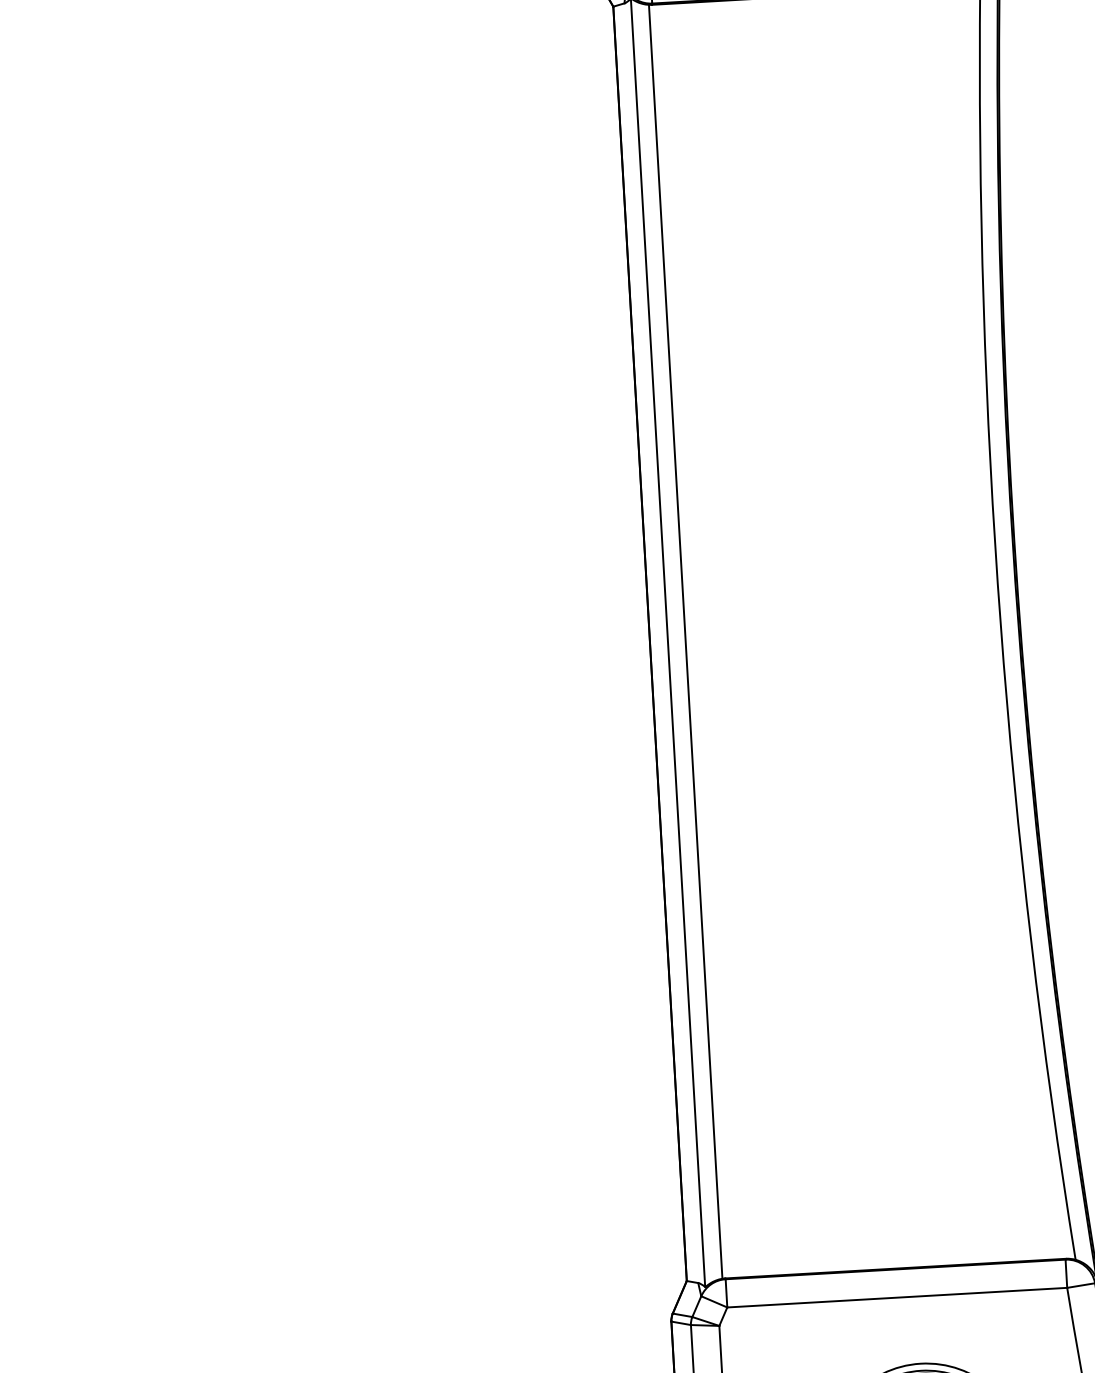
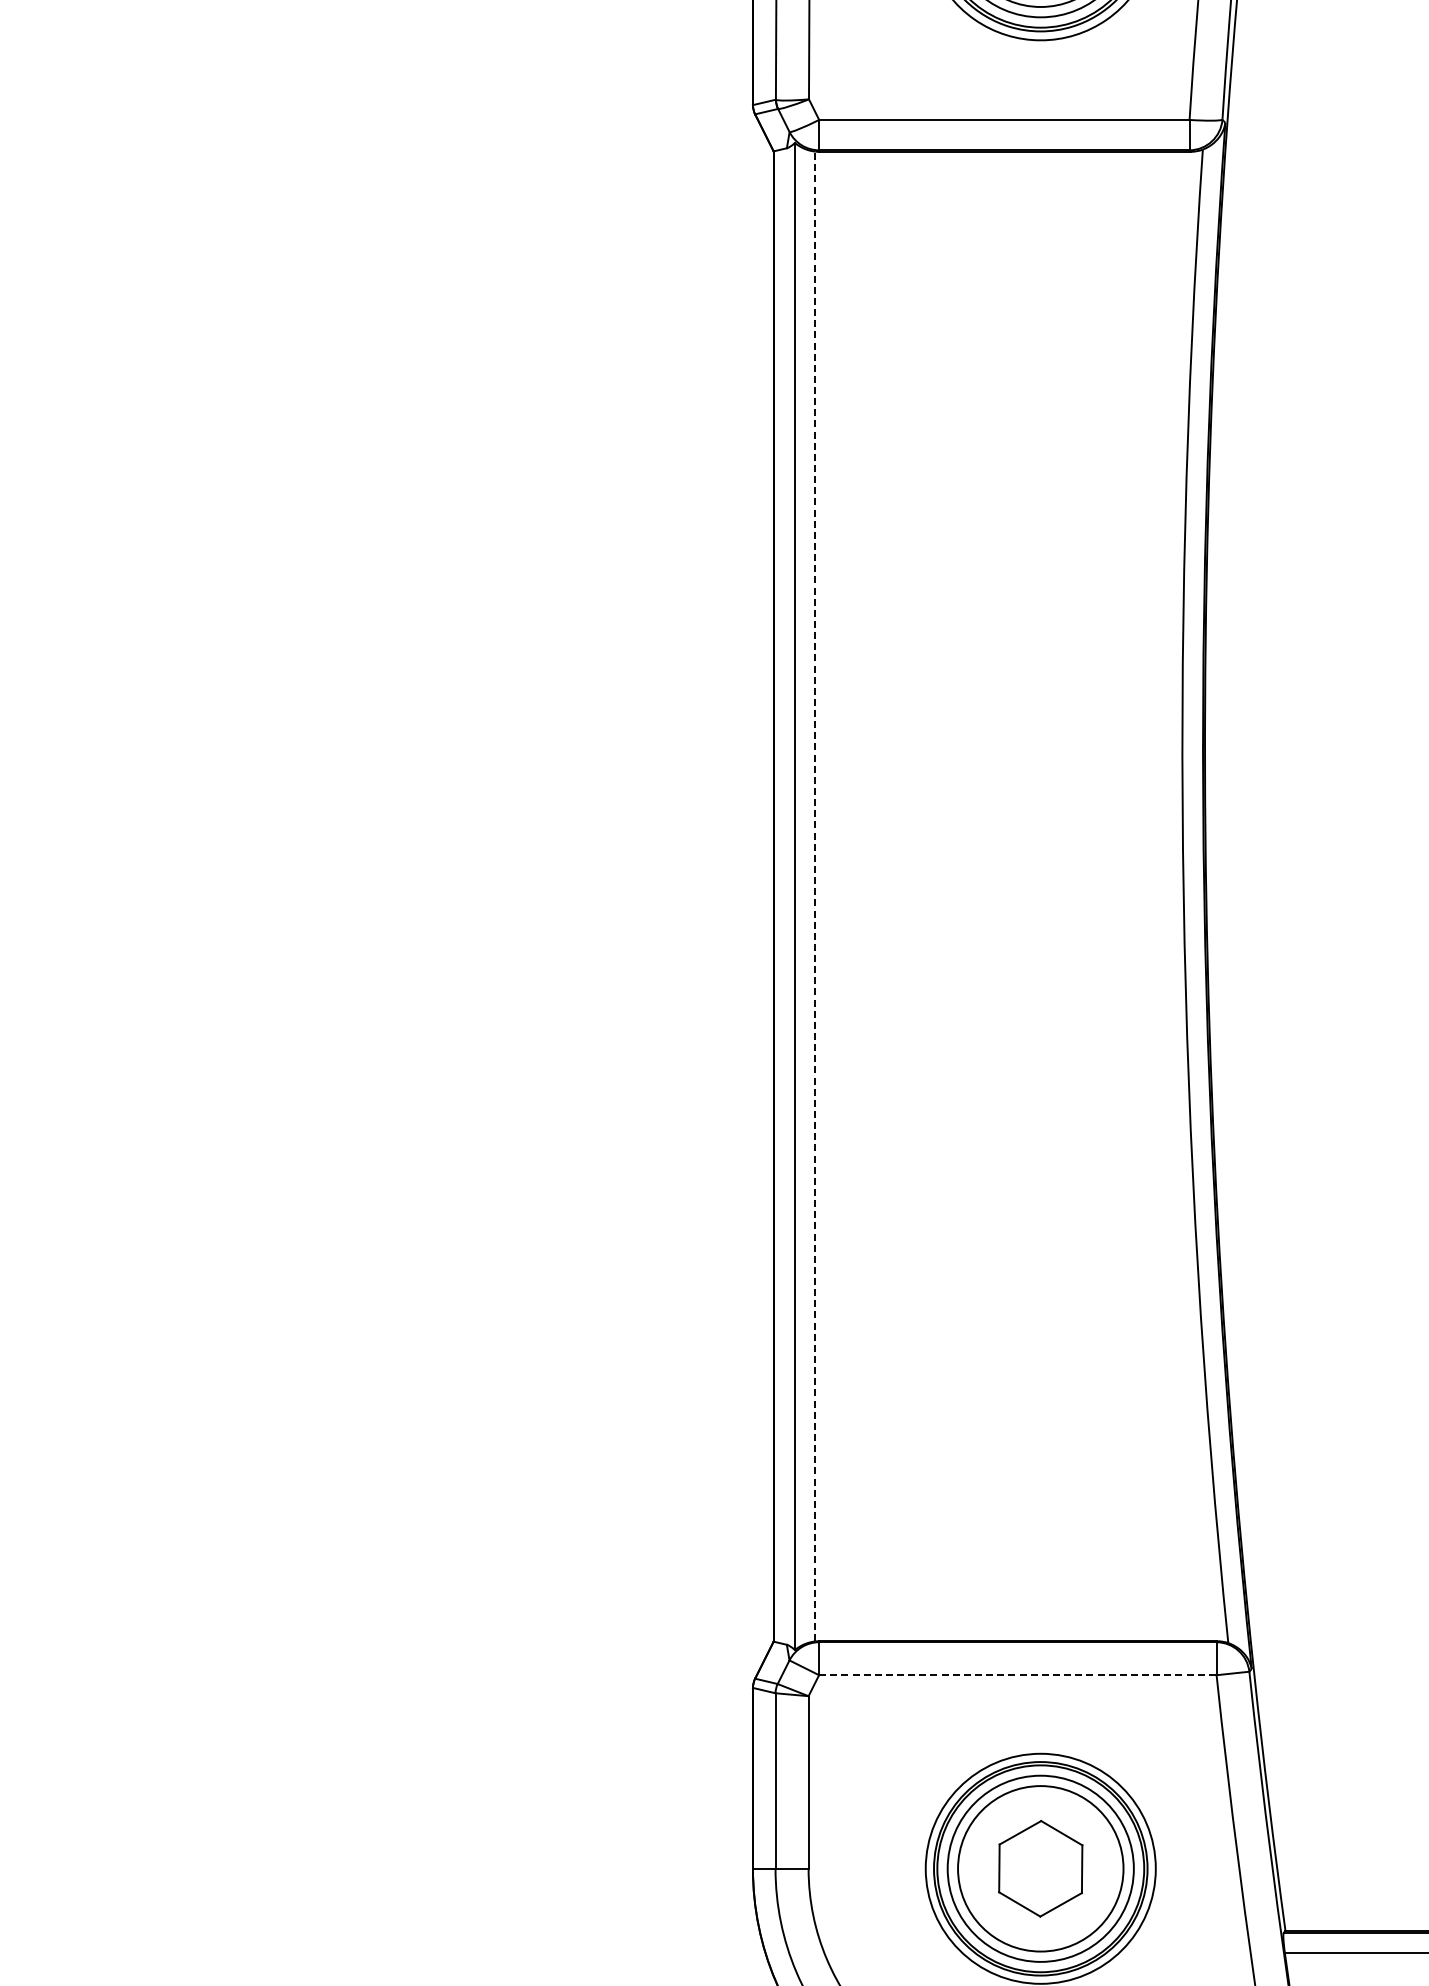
line: (685, 641) -> (815, 896), solid -> dashed
line: (896, 1297) -> (1017, 1675), solid -> dashed

